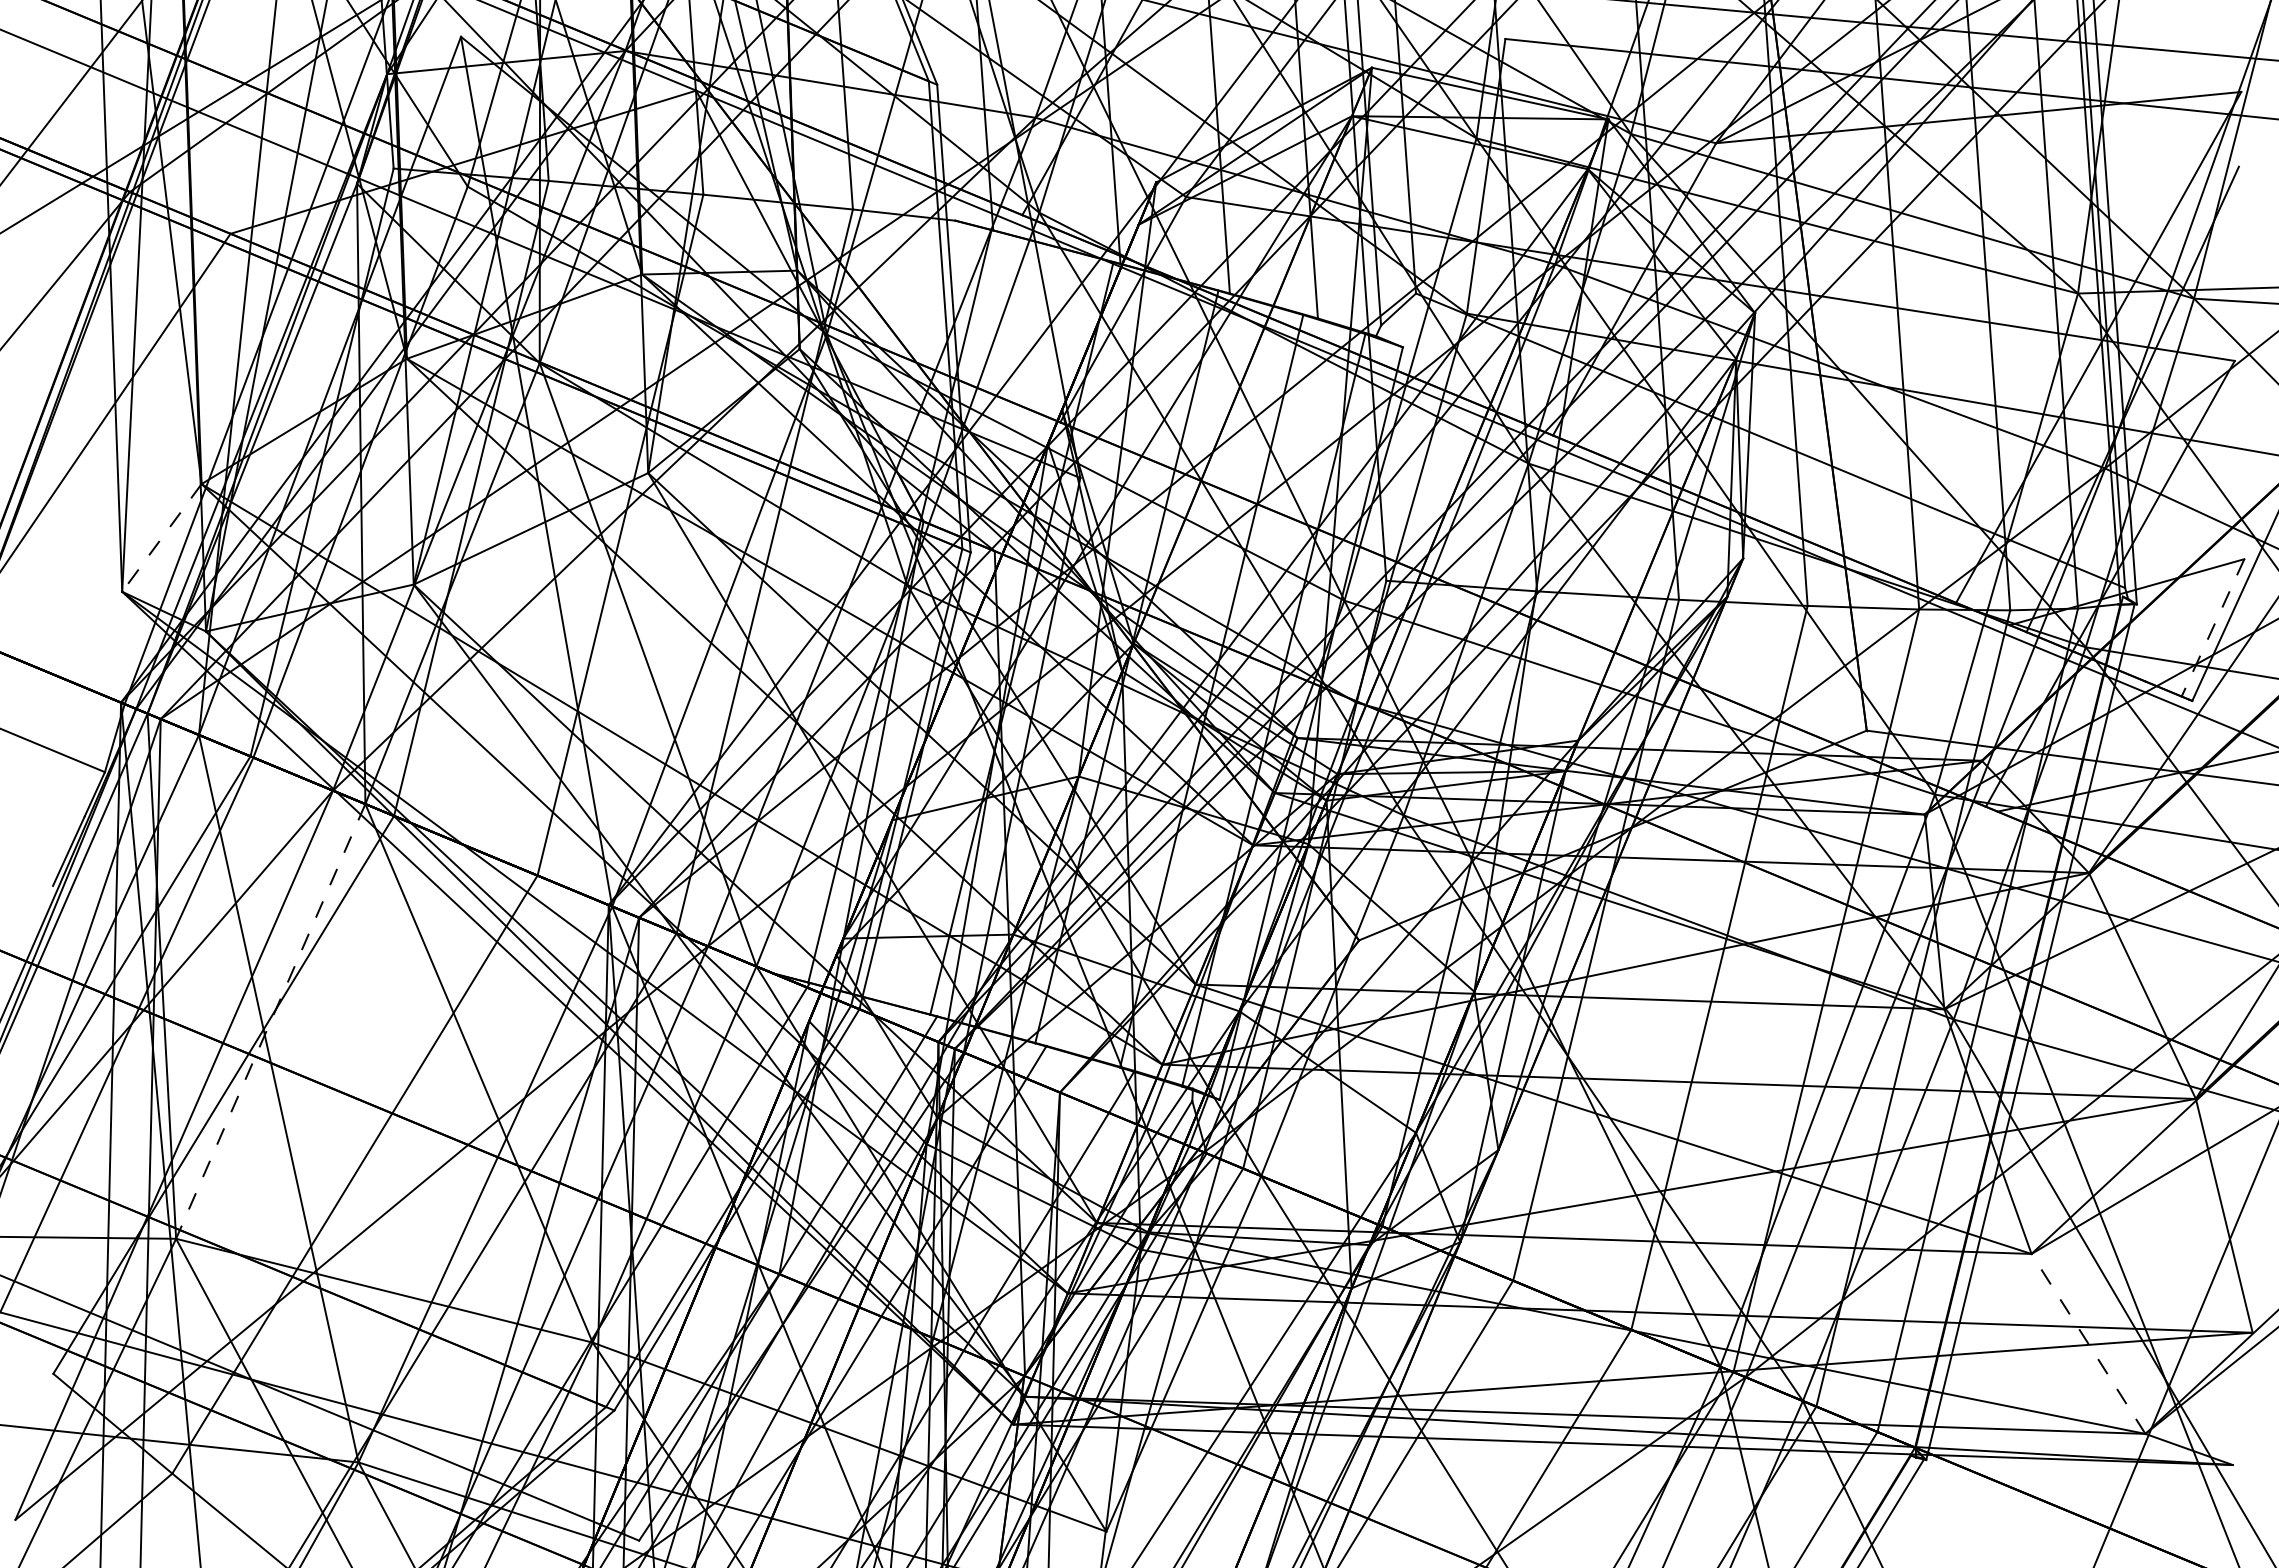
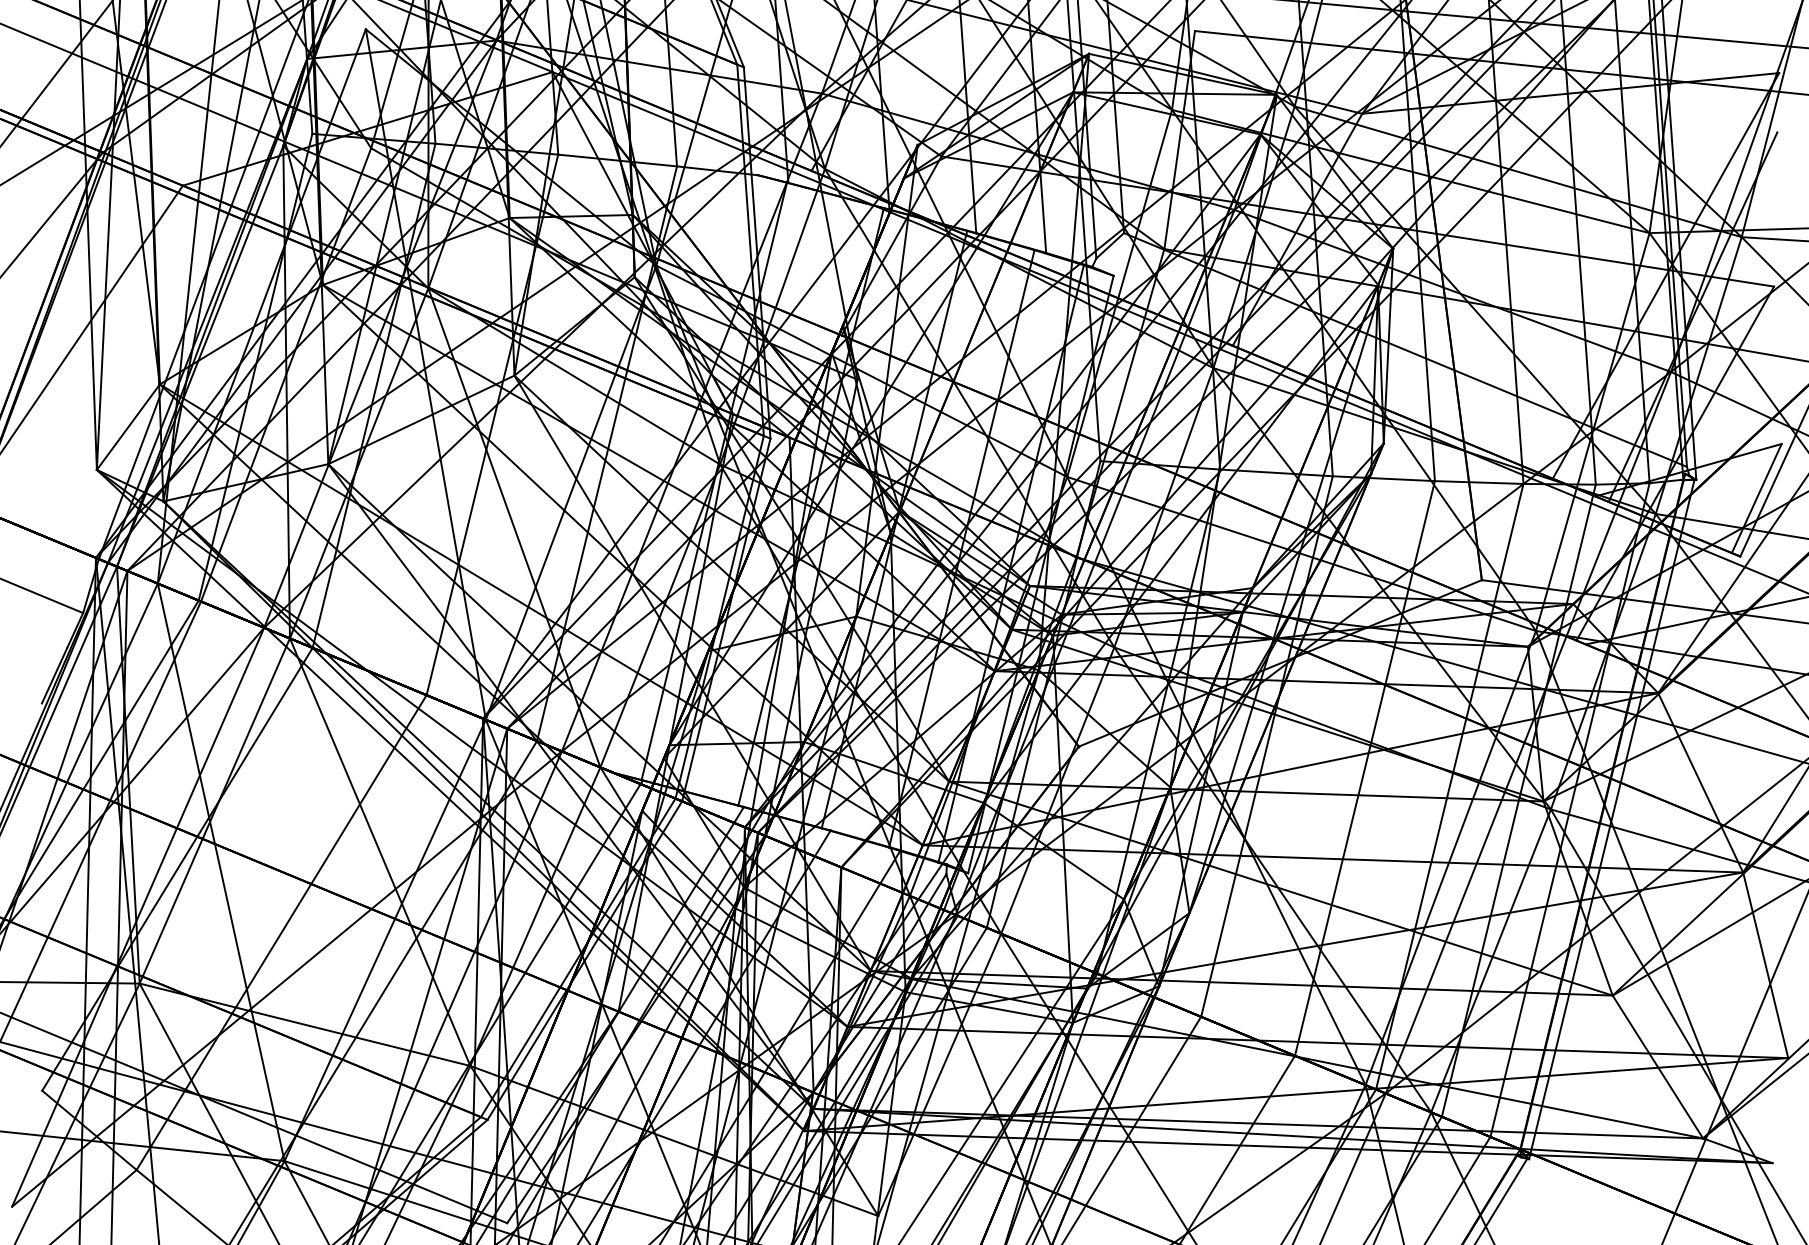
line: (161, 537) -> (128, 426), dashed -> solid
line: (2212, 628) -> (1756, 499), dashed -> solid
line: (270, 1021) -> (214, 811), dashed -> solid
line: (2088, 1343) -> (1657, 1066), dashed -> solid

